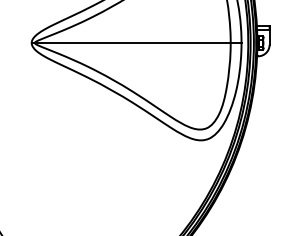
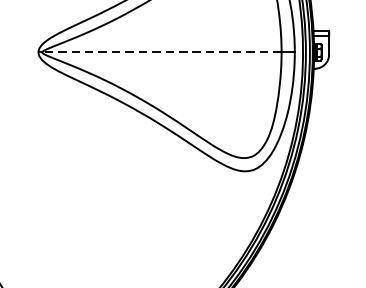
line: (132, 43) -> (161, 52), solid -> dashed

